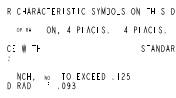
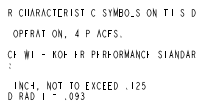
part: (23, 29) -> (26, 33), size x1.67
part: (144, 29) -> (161, 33), removed
part: (90, 48) -> (101, 54), added
part: (48, 79) -> (54, 89), size x1.67

